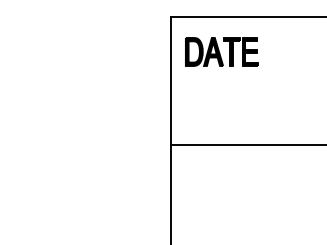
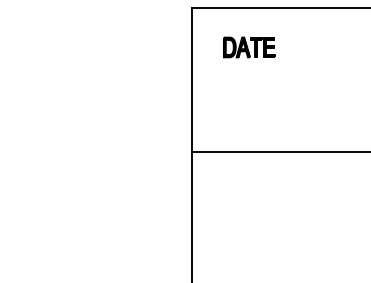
part: (222, 52) -> (249, 47), size x0.62

